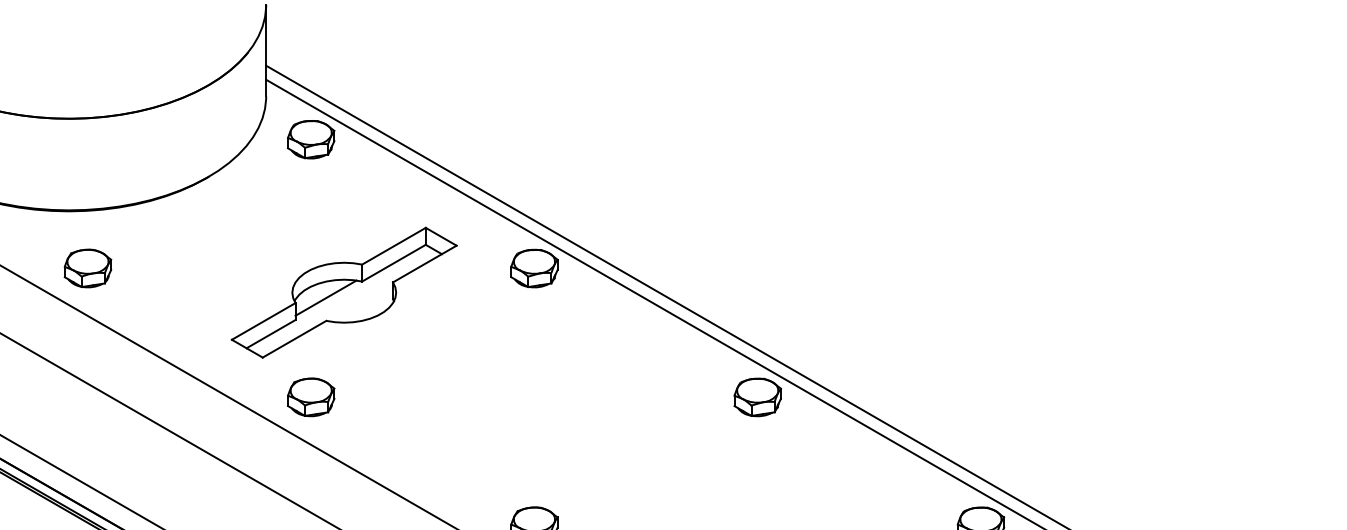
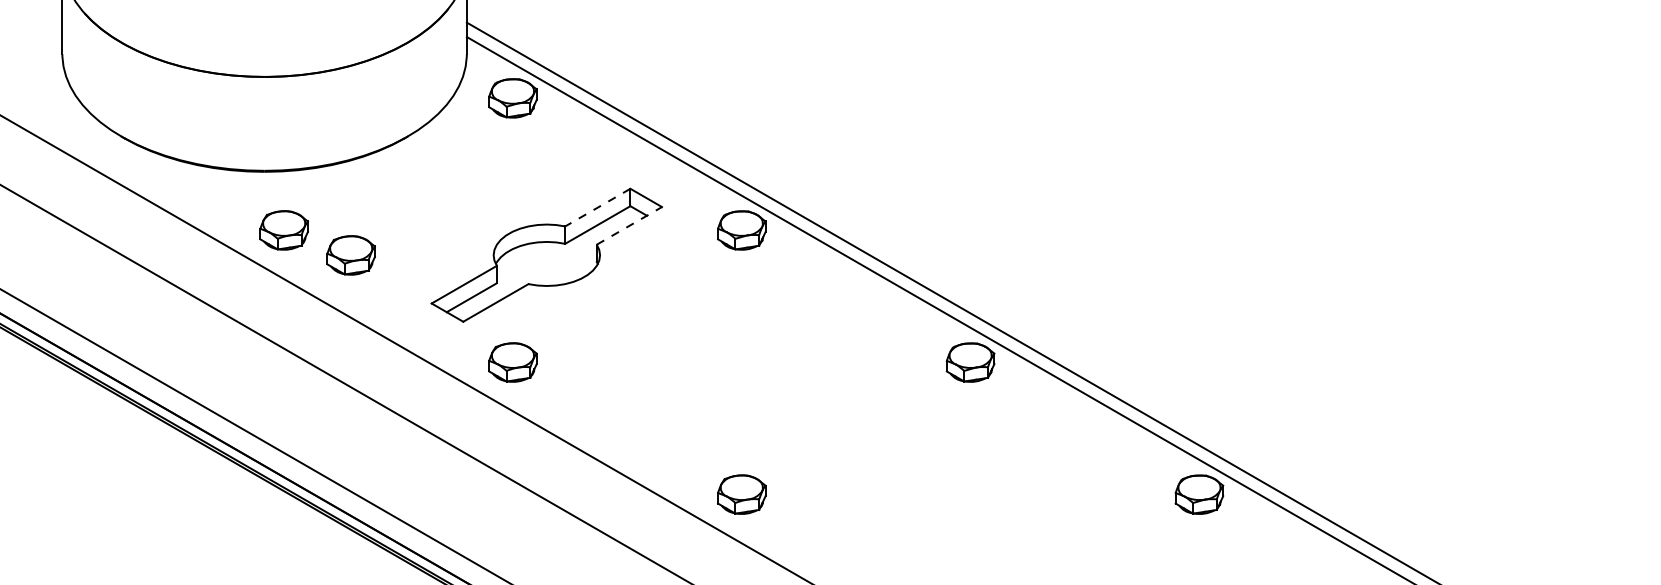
line: (393, 246) -> (597, 207), solid -> dashed
line: (424, 263) -> (629, 225), solid -> dashed
part: (152, 292) -> (350, 255), added
line: (325, 297) -> (527, 260), removed

